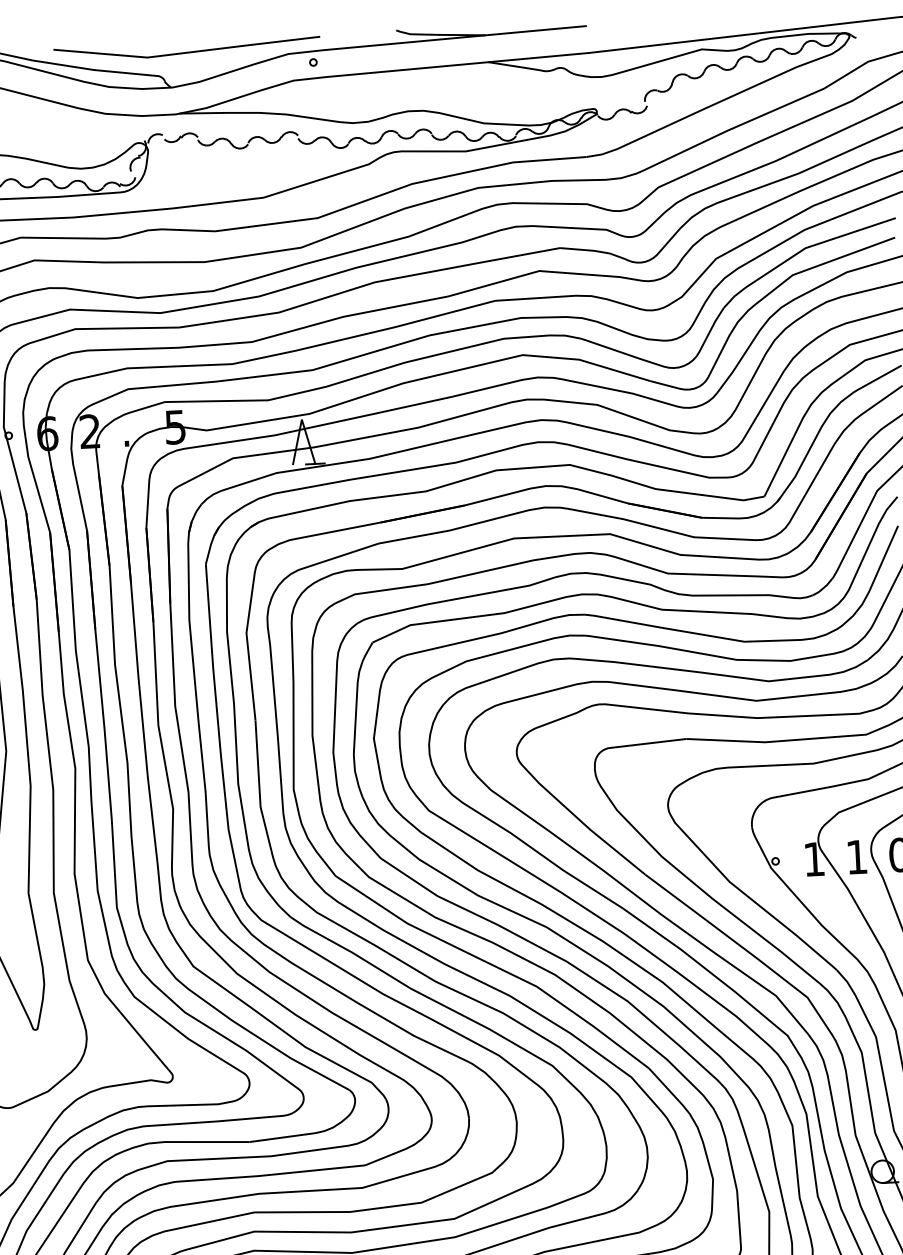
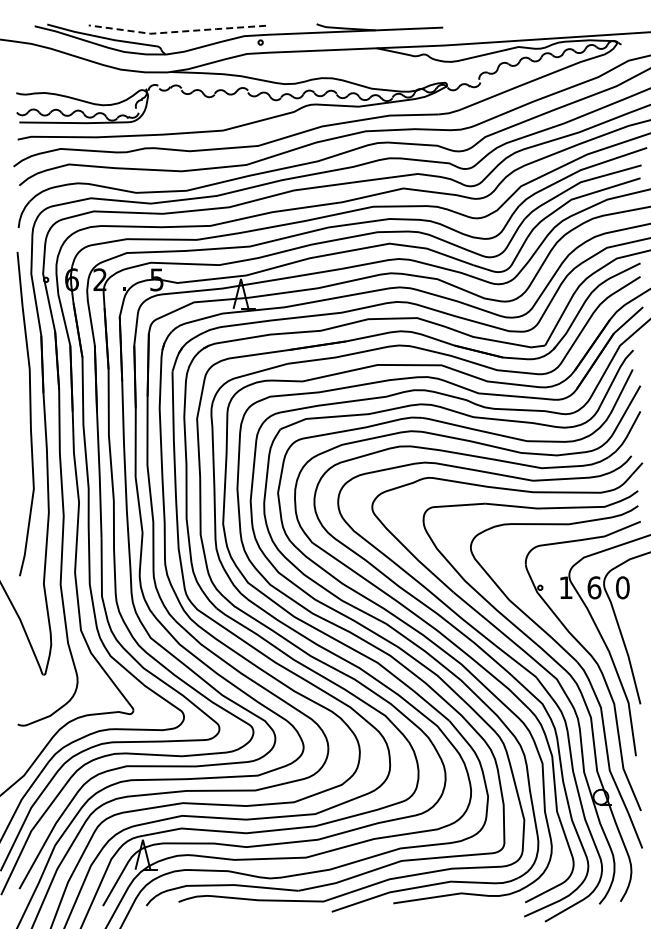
line: (185, 52) -> (176, 31), solid -> dashed
text: (857, 856) -> (594, 587), 1 -> 6

